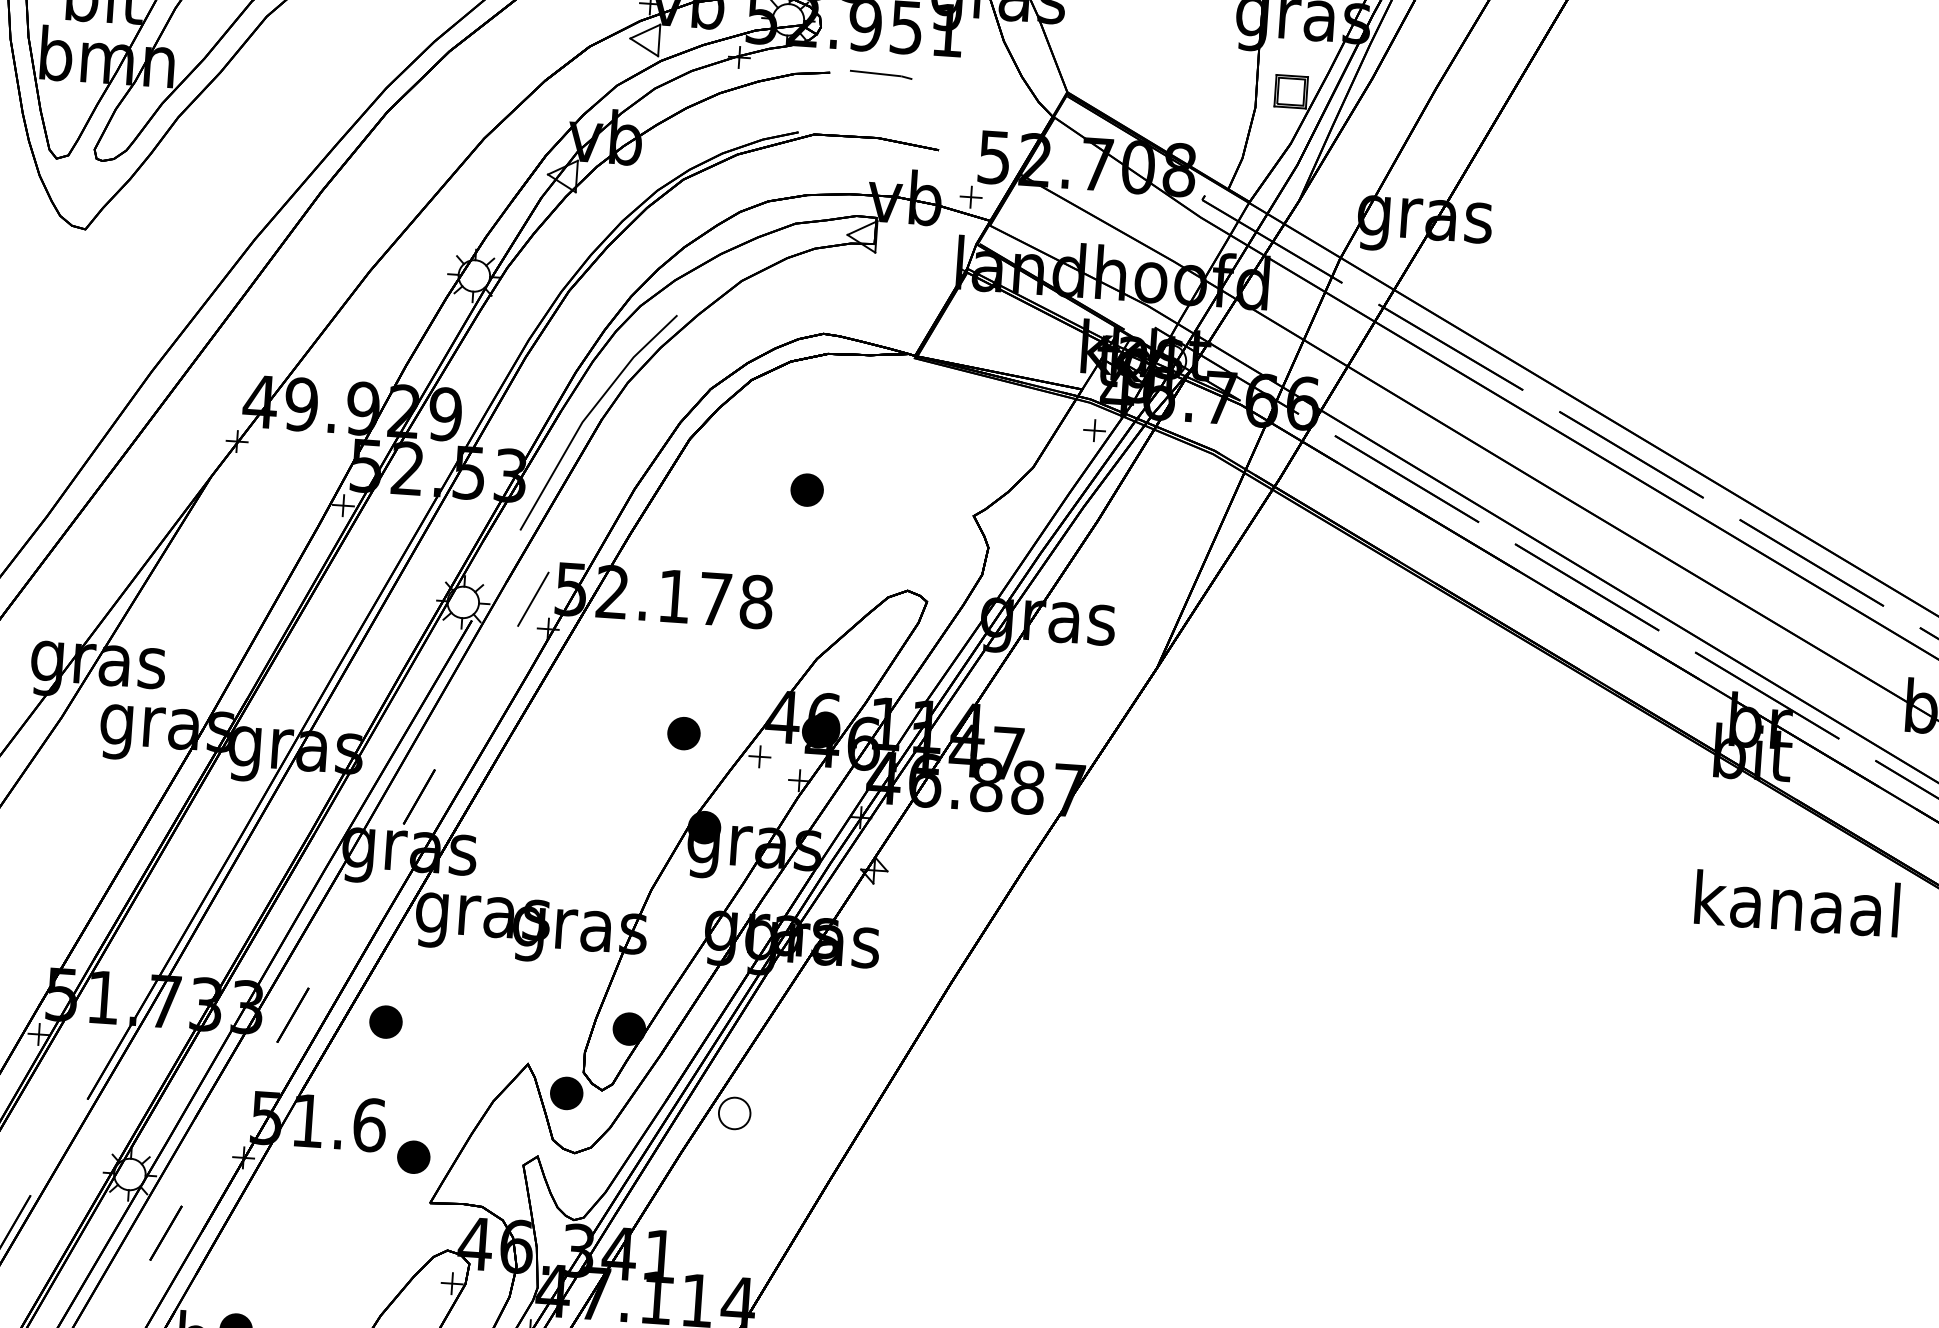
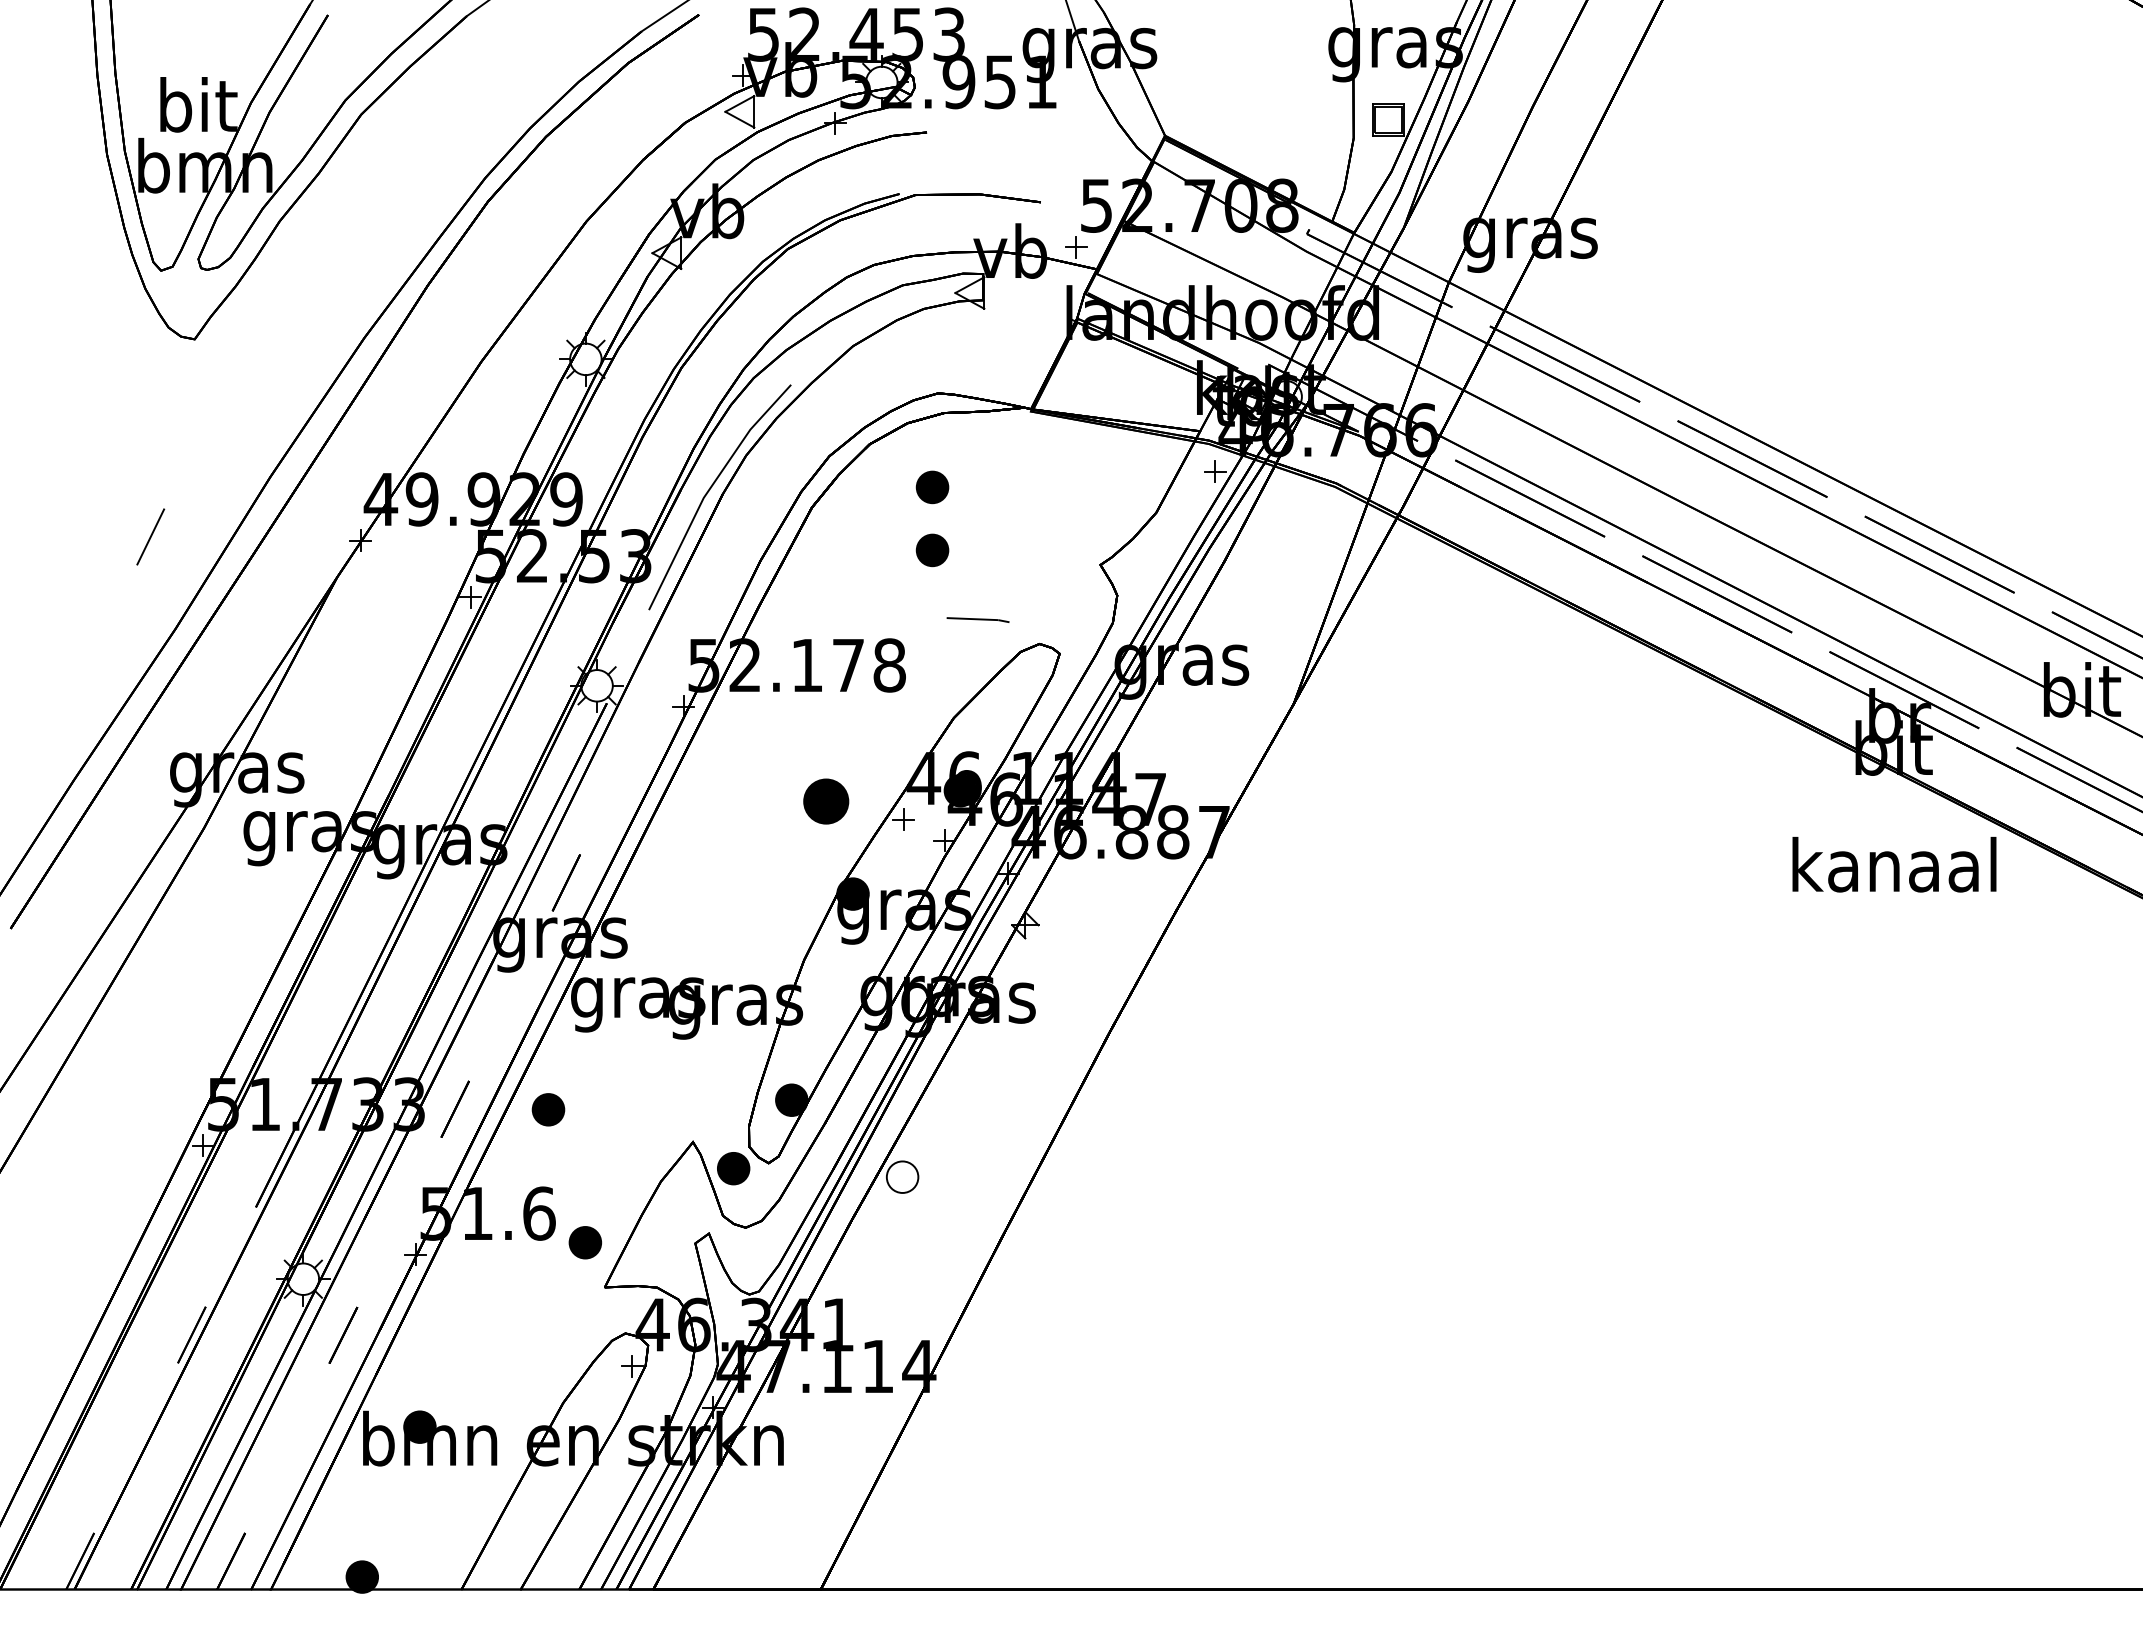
line: (880, 74) -> (977, 619), moved
part: (811, 427) -> (932, 487), added
line: (533, 598) -> (150, 536), moved
part: (683, 733) -> (825, 801), size x1.4
text: (1797, 903) -> (1894, 864), moved

